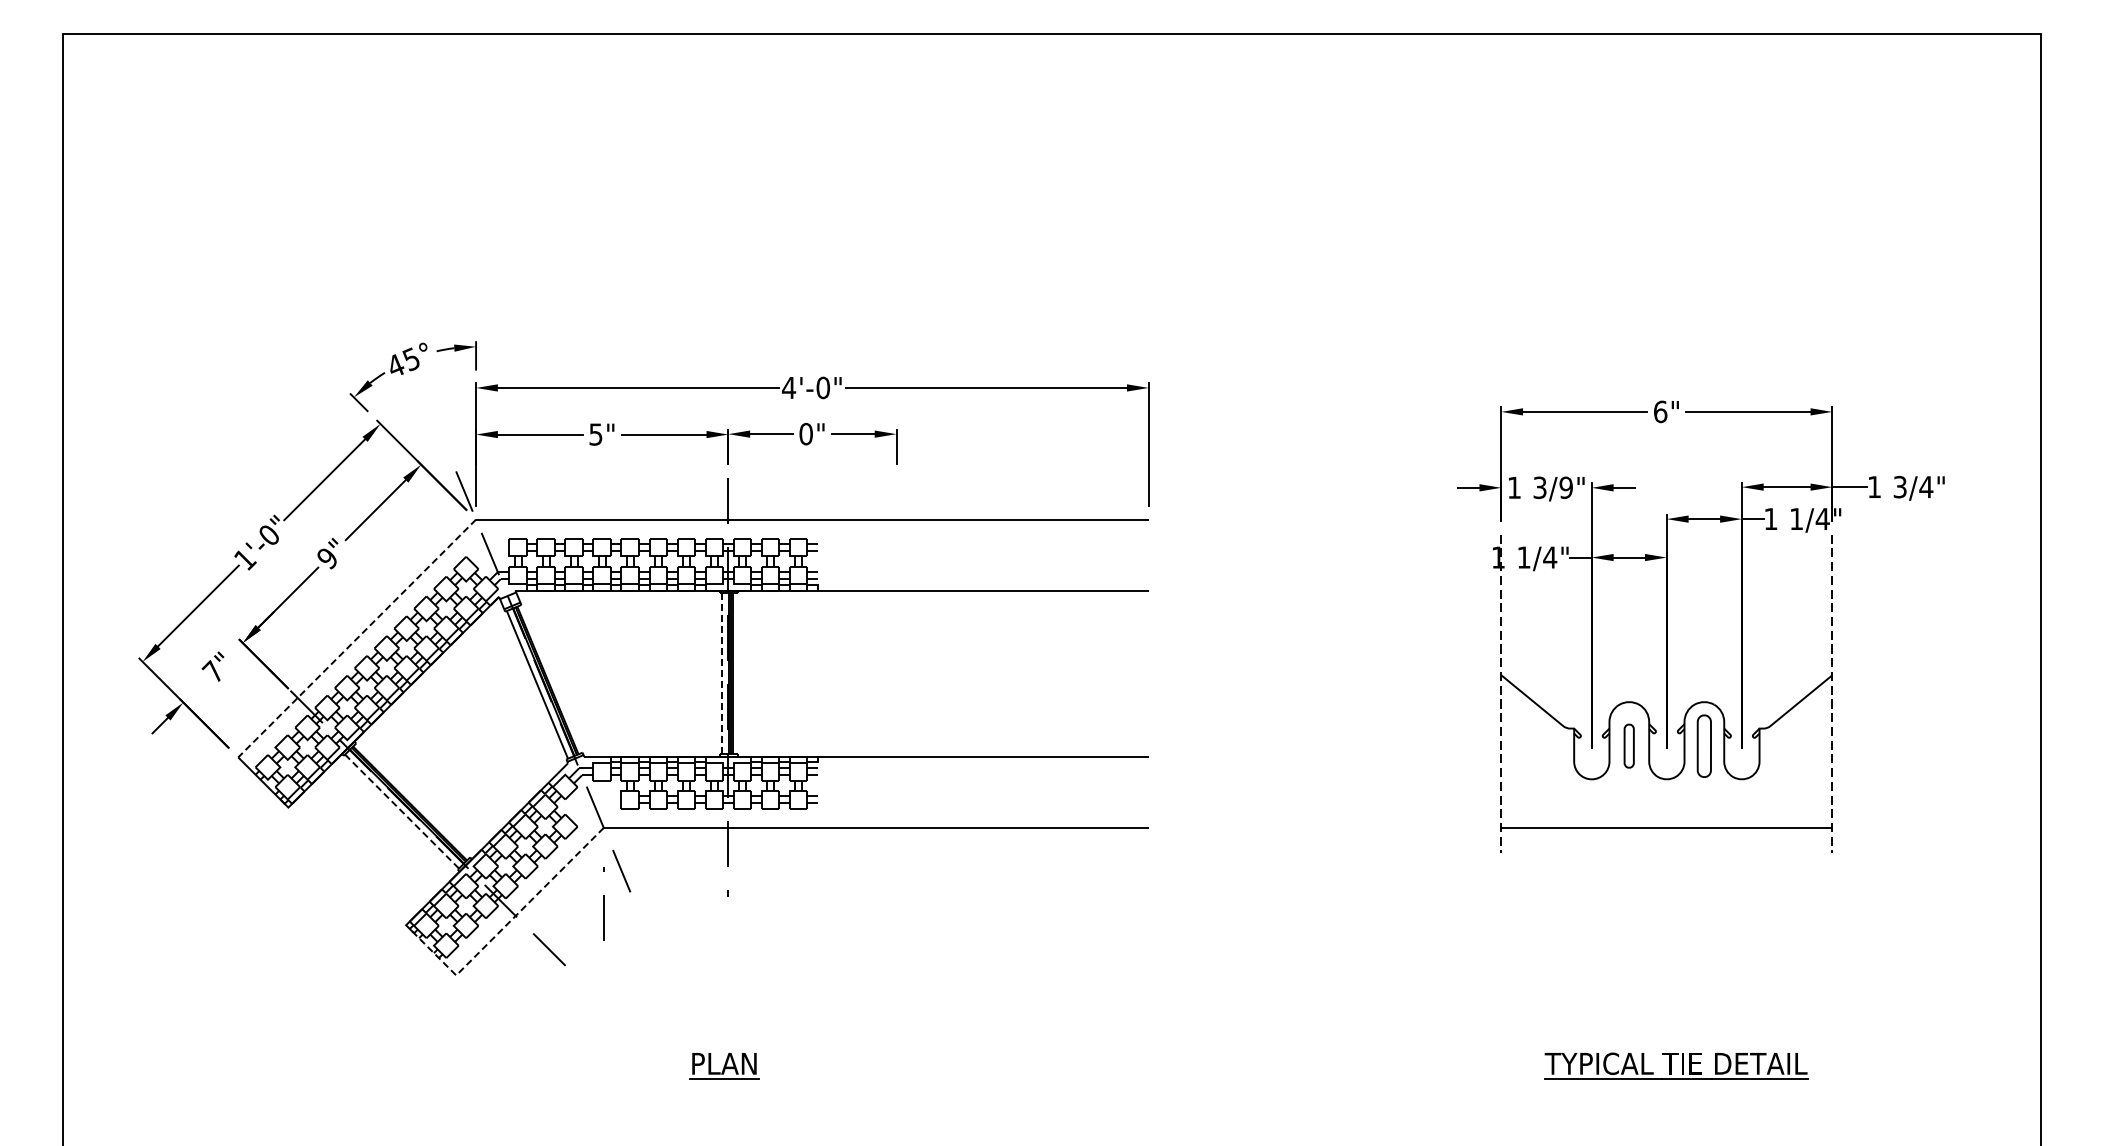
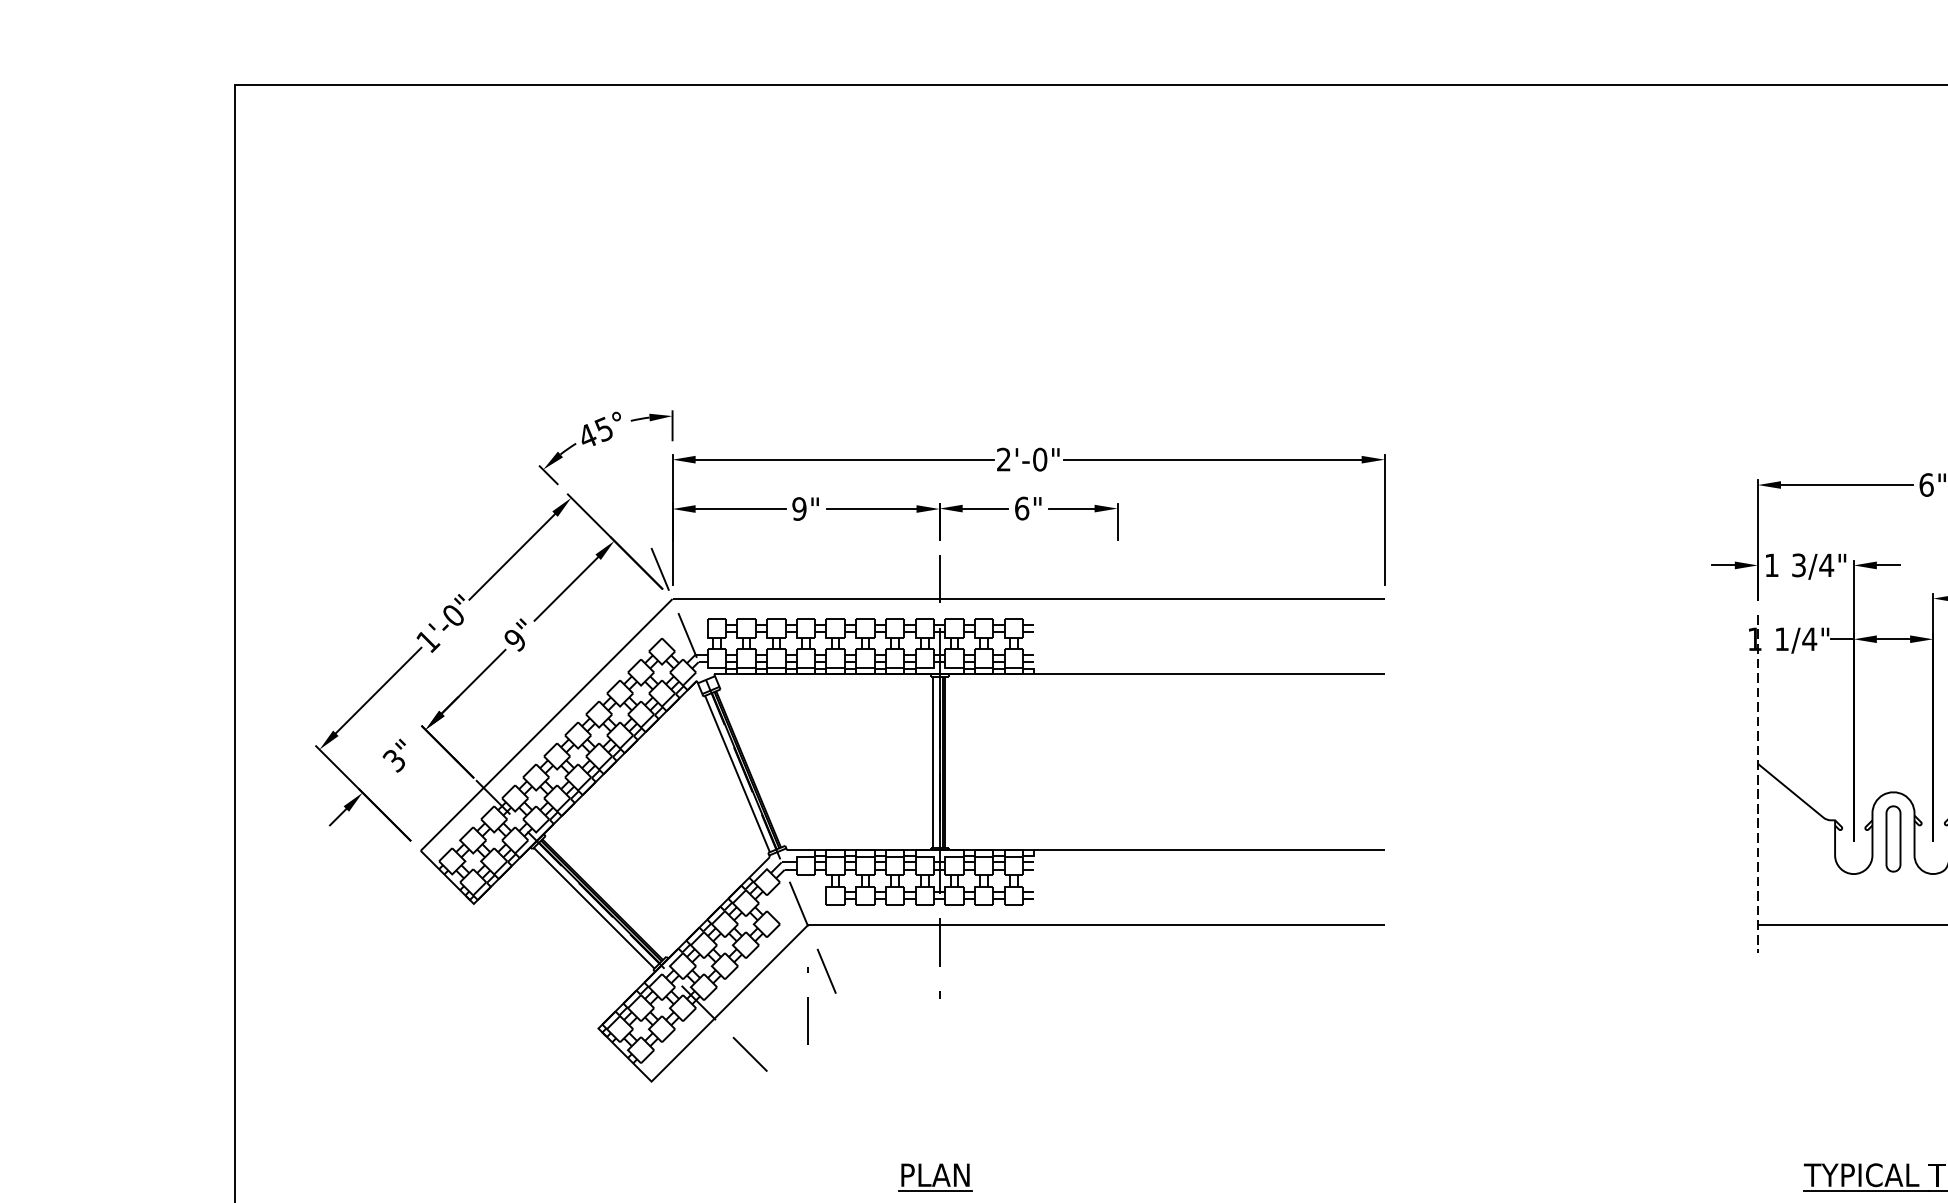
text: (789, 387) -> (1004, 459), 4'-0" -> 2'-0"
text: (806, 433) -> (1022, 507), 0" -> 6"
text: (595, 434) -> (798, 508), 5" -> 9"
text: (1566, 487) -> (1826, 565), 3/9" -> 3/4"
line: (356, 638) -> (545, 724), dashed -> solid
text: (212, 671) -> (393, 759), 7" -> 3"
line: (721, 673) -> (932, 761), dashed -> solid
part: (1628, 745) -> (1892, 838), size x1.43
line: (402, 811) -> (594, 908), dashed -> solid
line: (505, 926) -> (703, 1029), dashed -> solid

